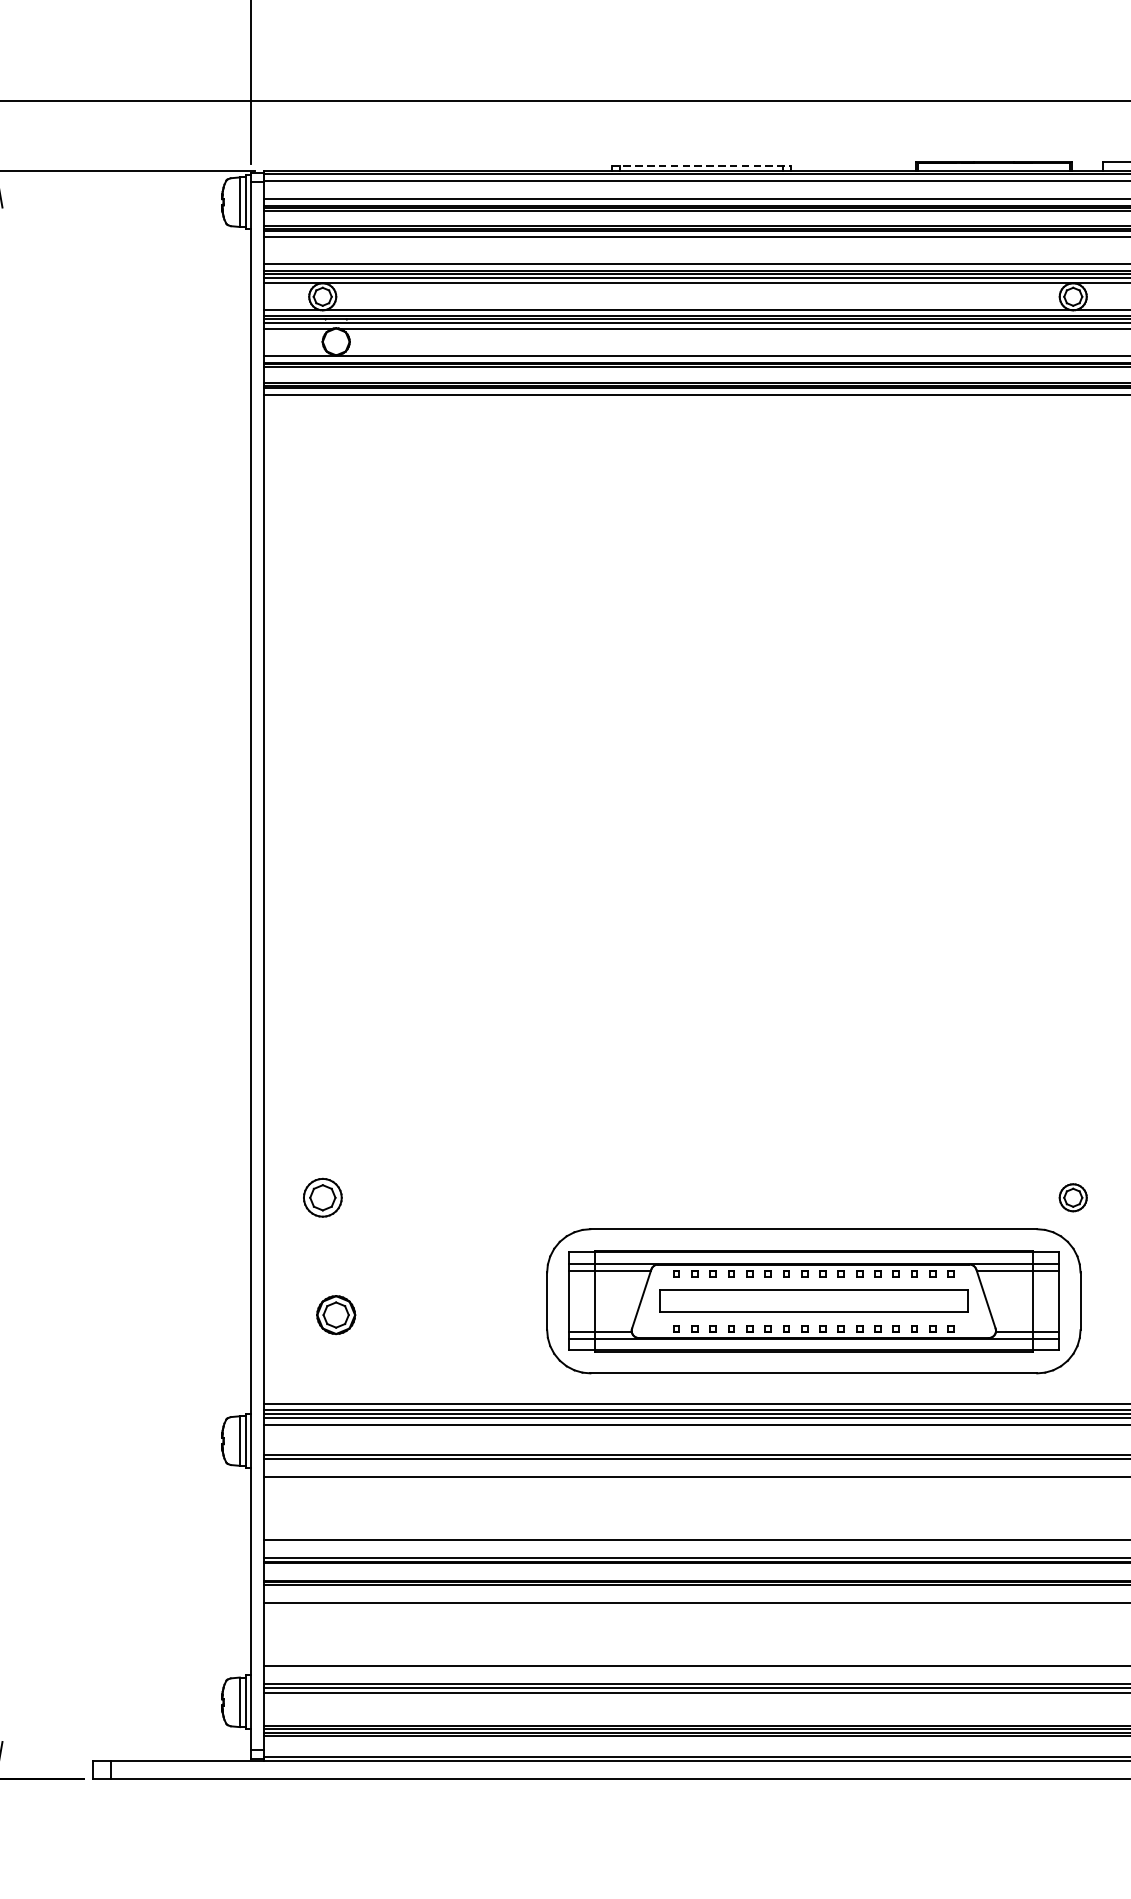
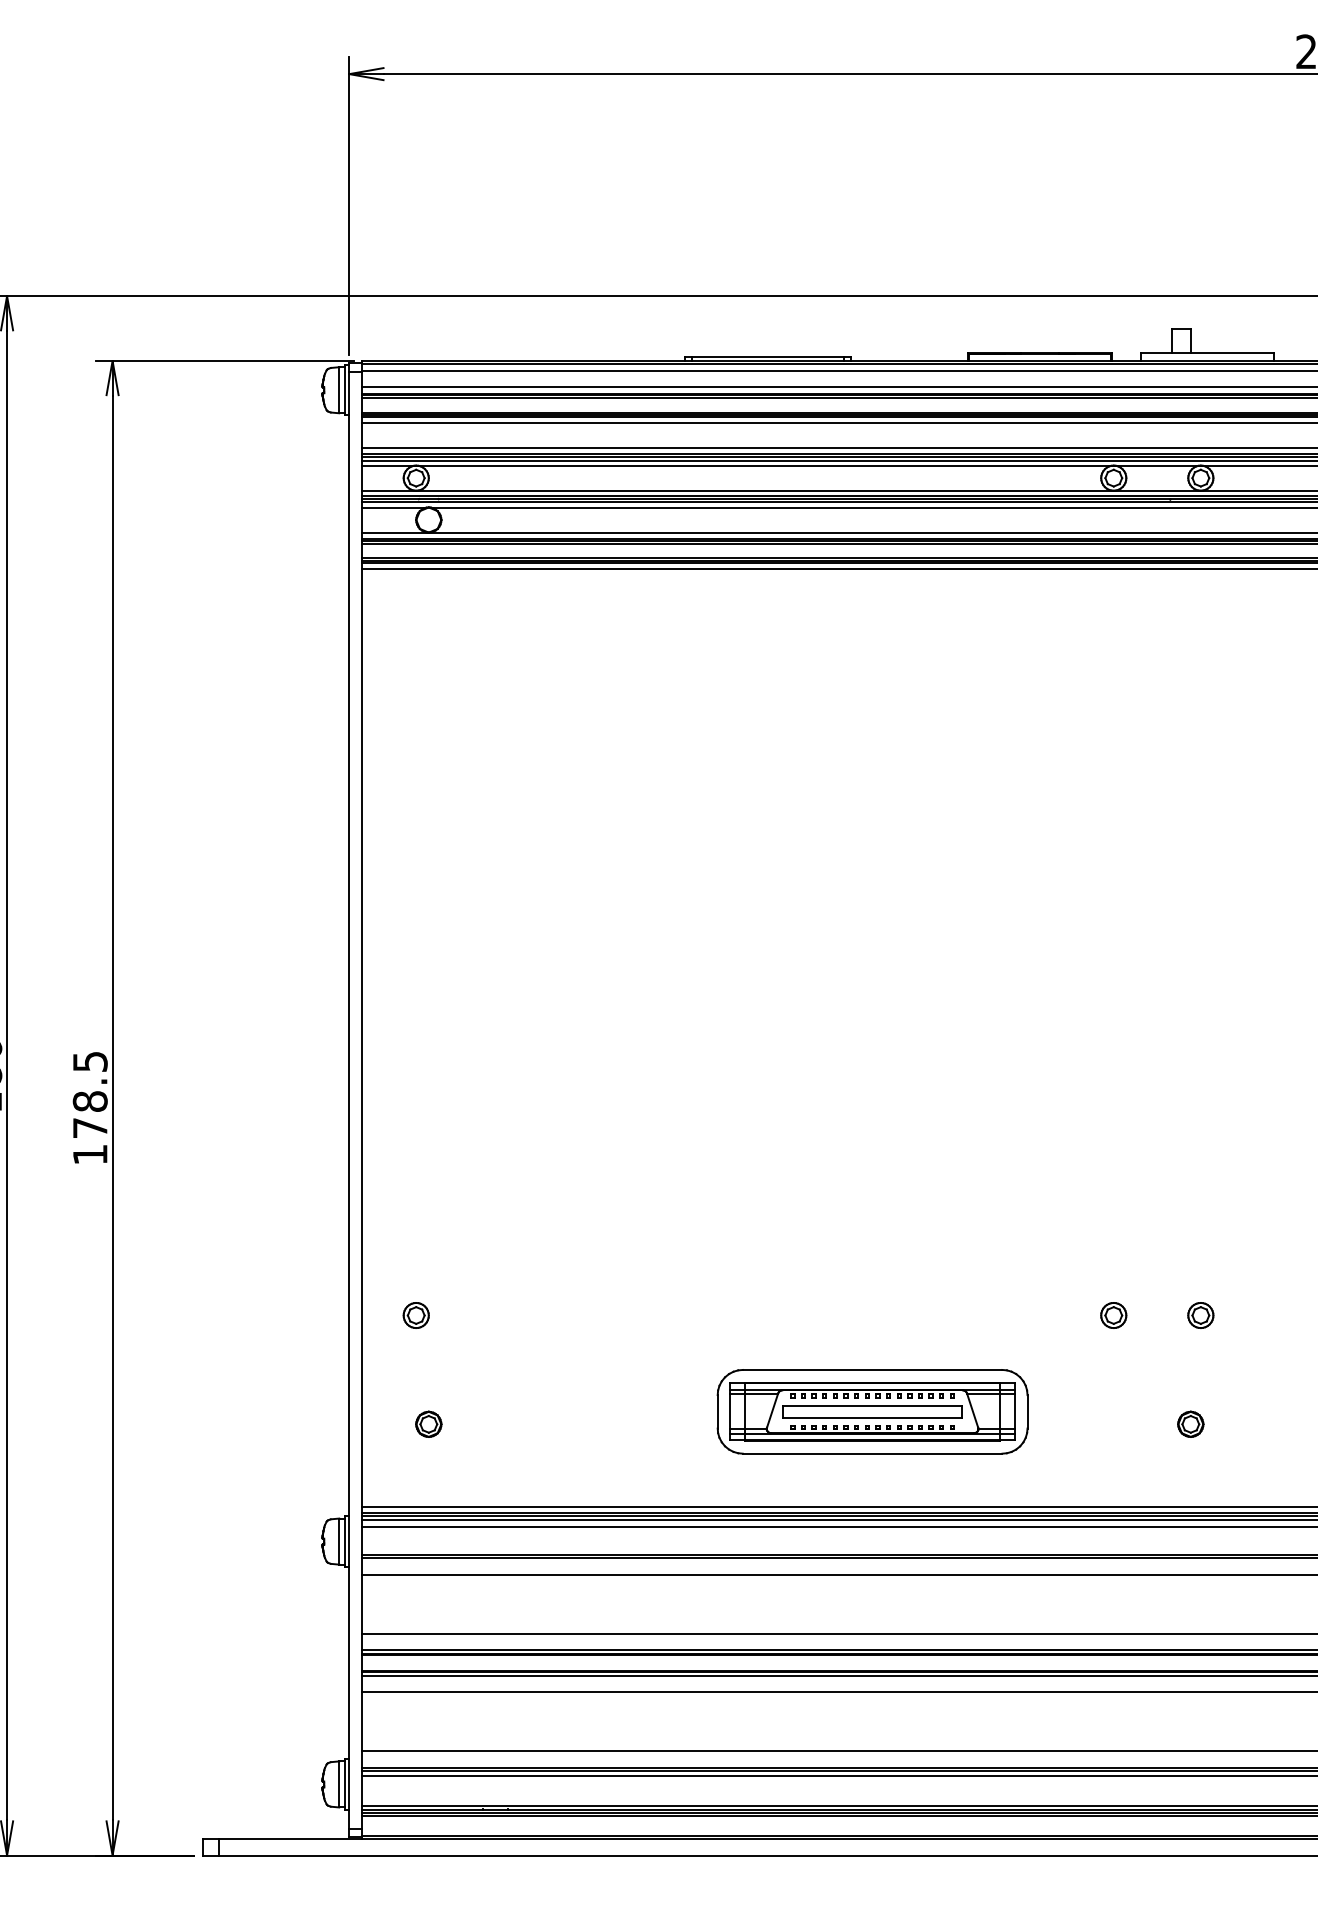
line: (701, 165) -> (768, 356), dashed -> solid
part: (321, 1197) -> (415, 1315), size x0.71
part: (813, 1301) -> (872, 1411), size x0.62
part: (335, 1313) -> (428, 1423), size x0.71

